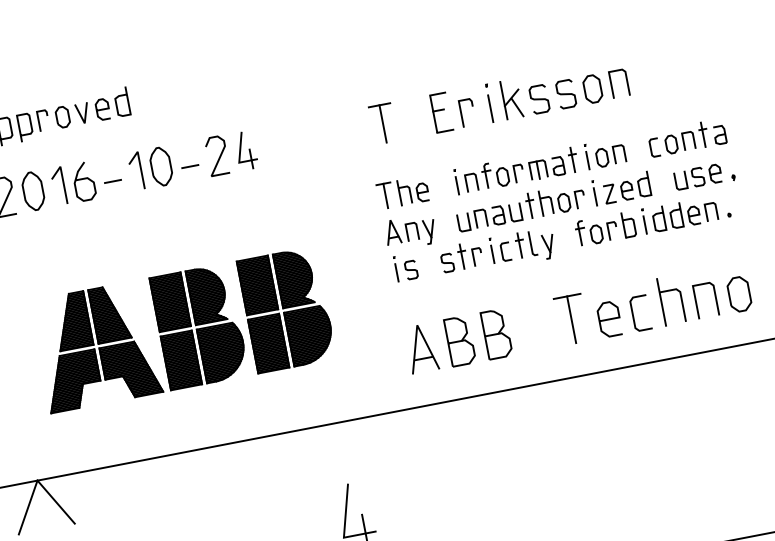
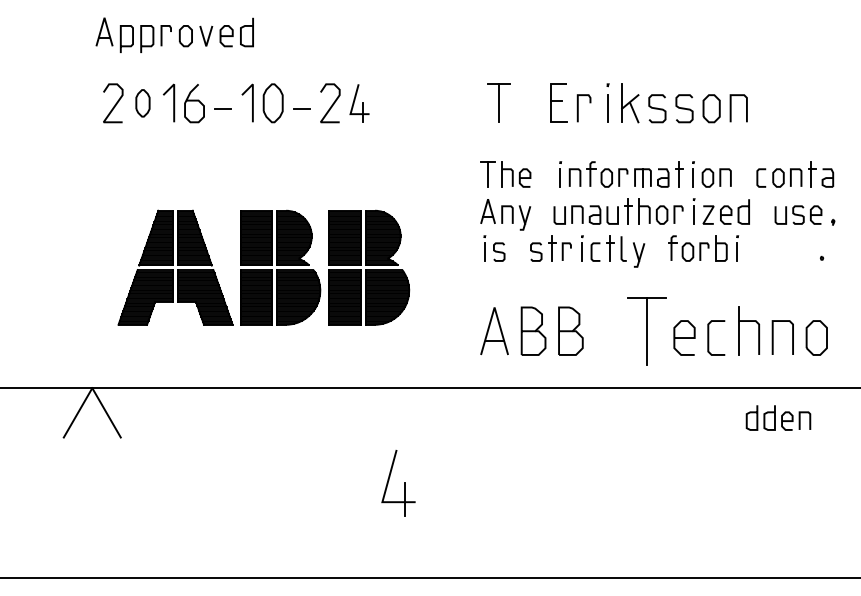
part: (32, 191) -> (142, 103), size x0.7
part: (684, 213) -> (778, 417), moved
part: (571, 318) -> (647, 330), size x1.4

